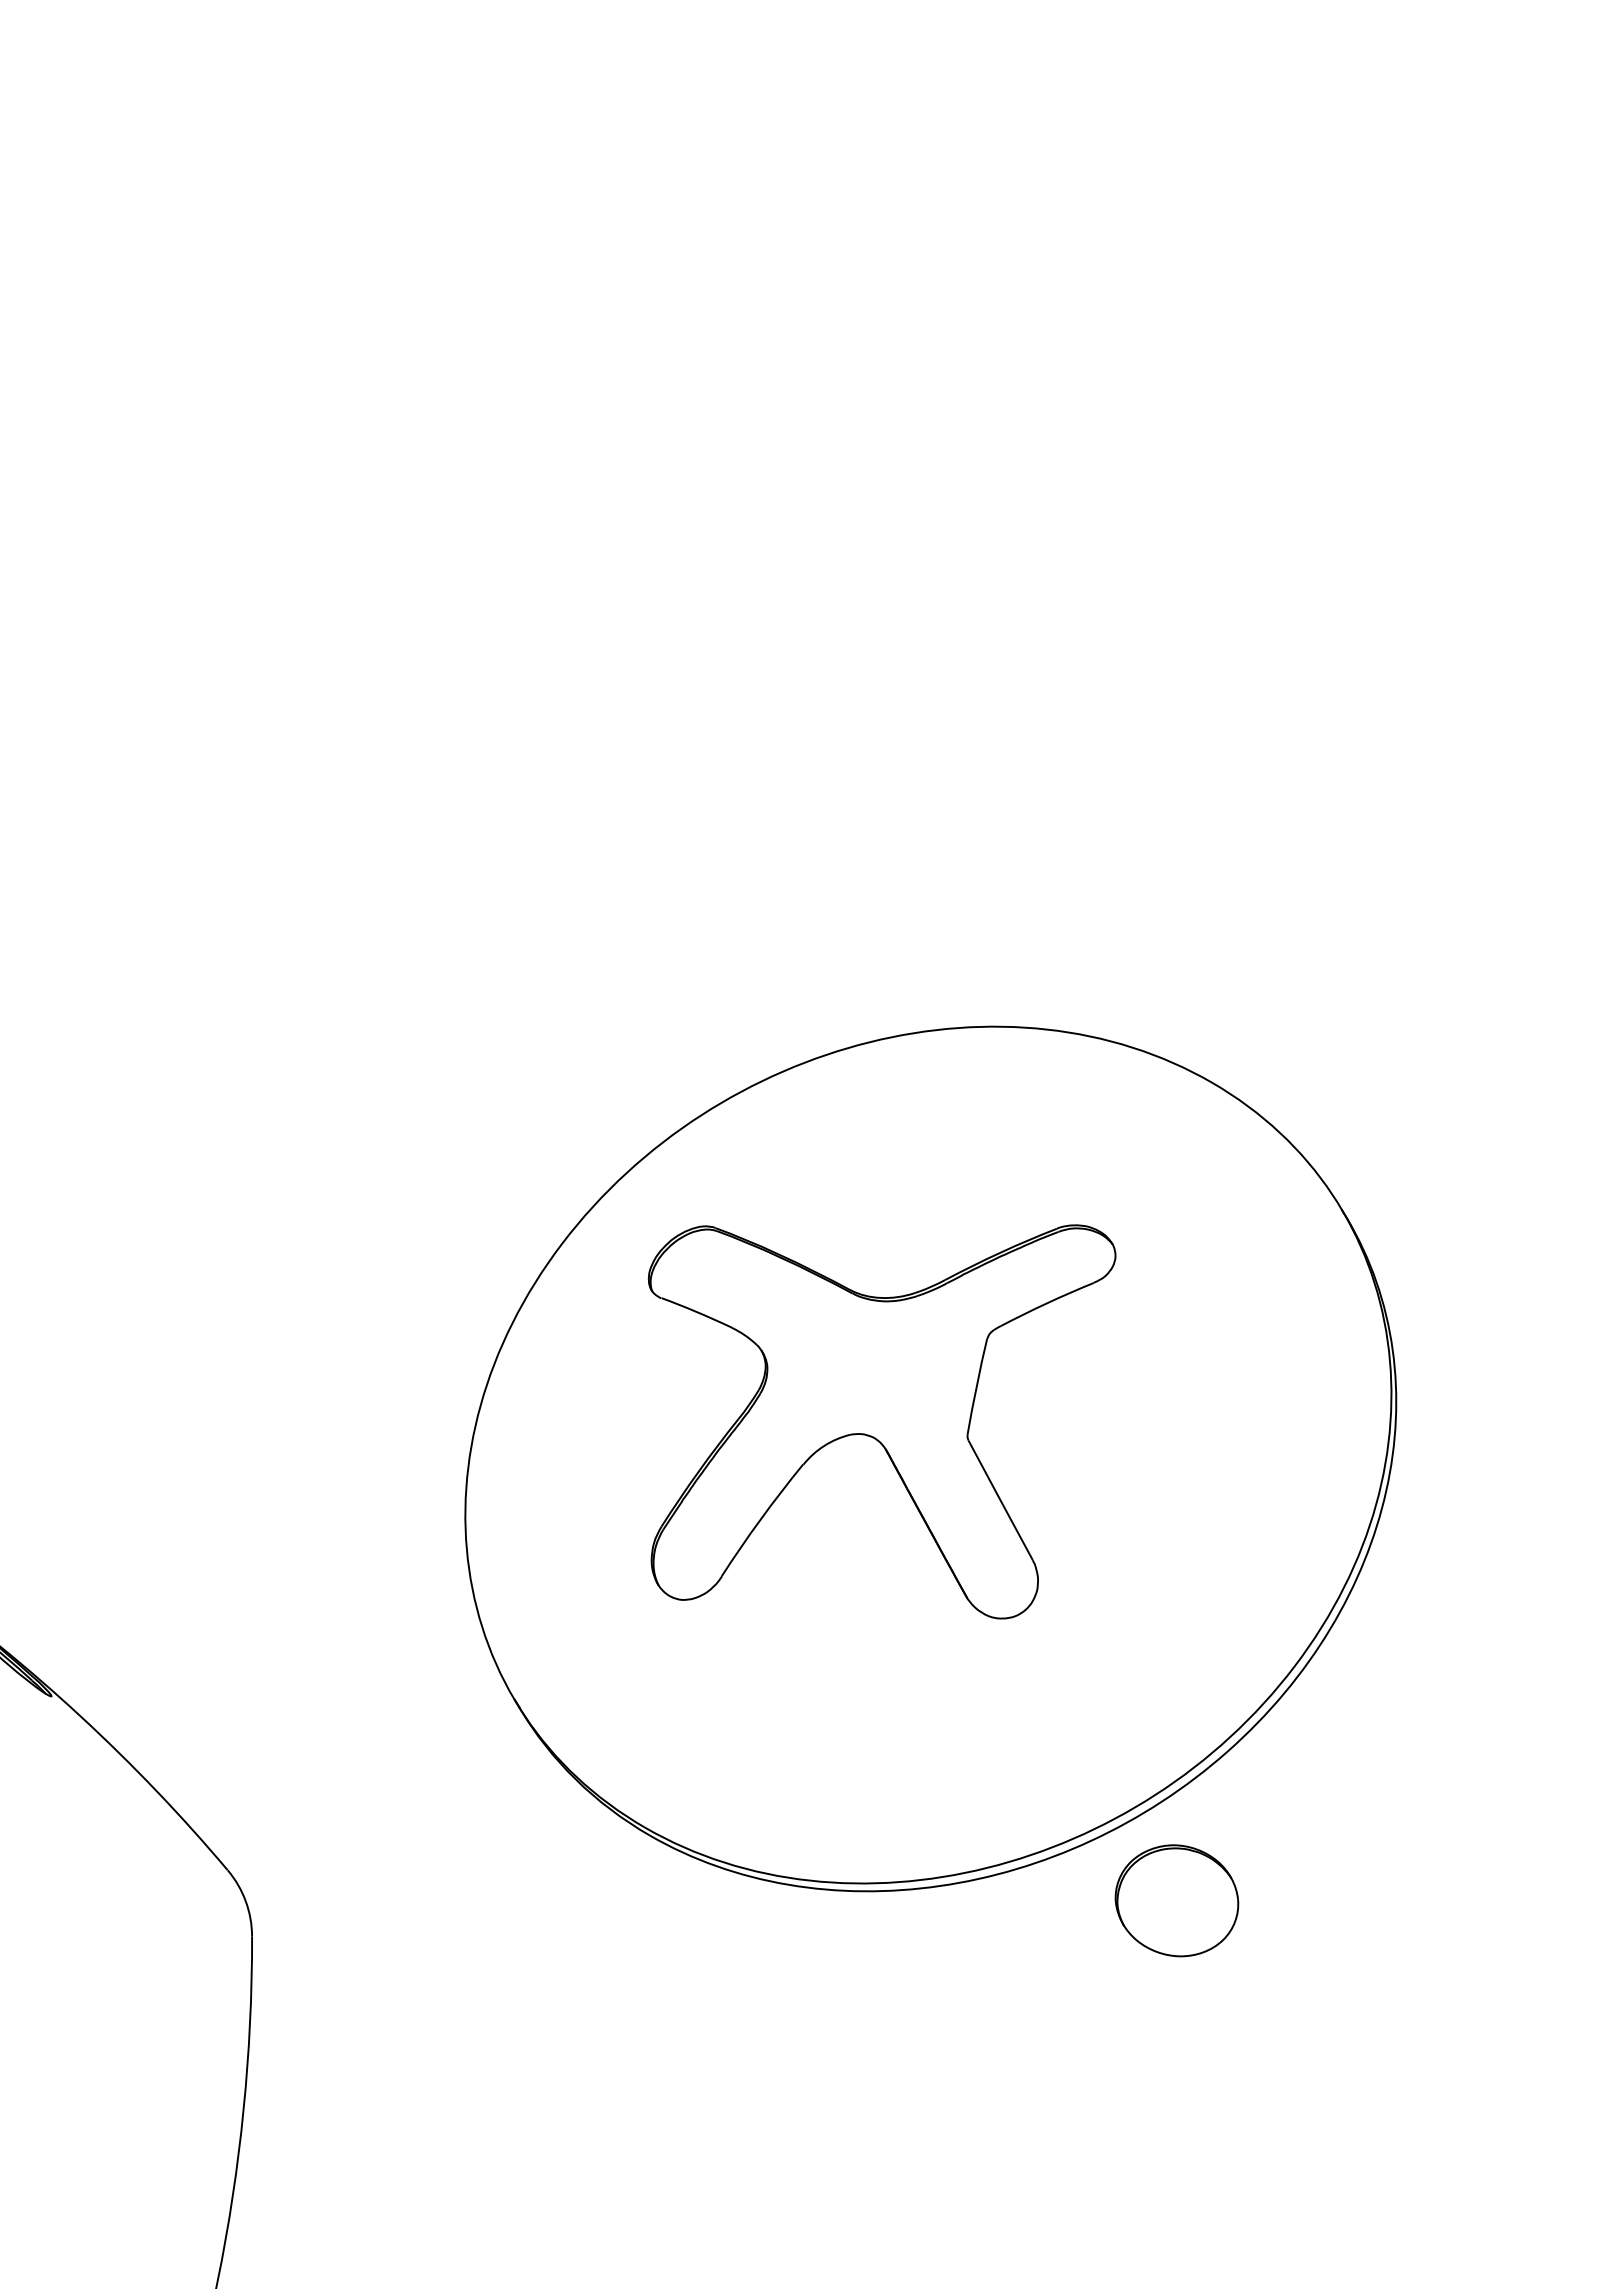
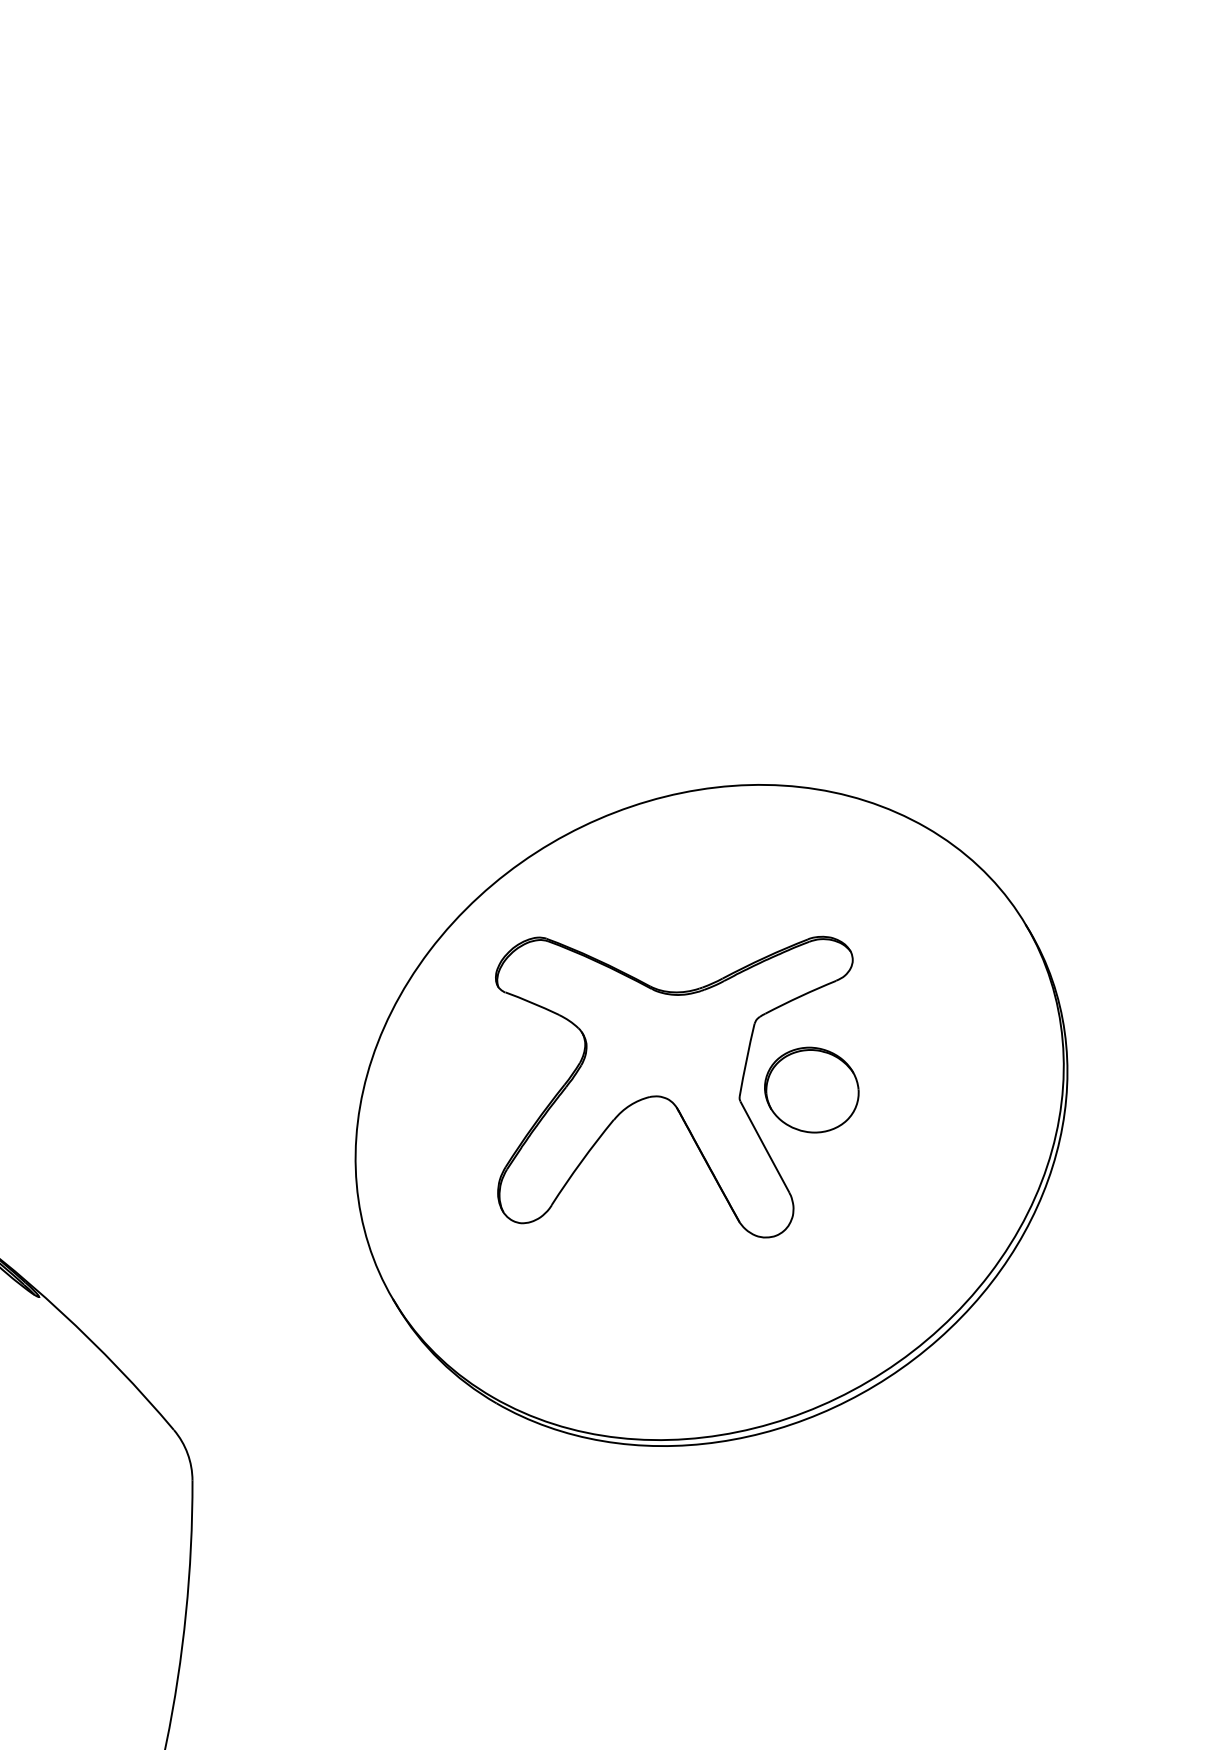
part: (1176, 1900) -> (811, 1089), moved

